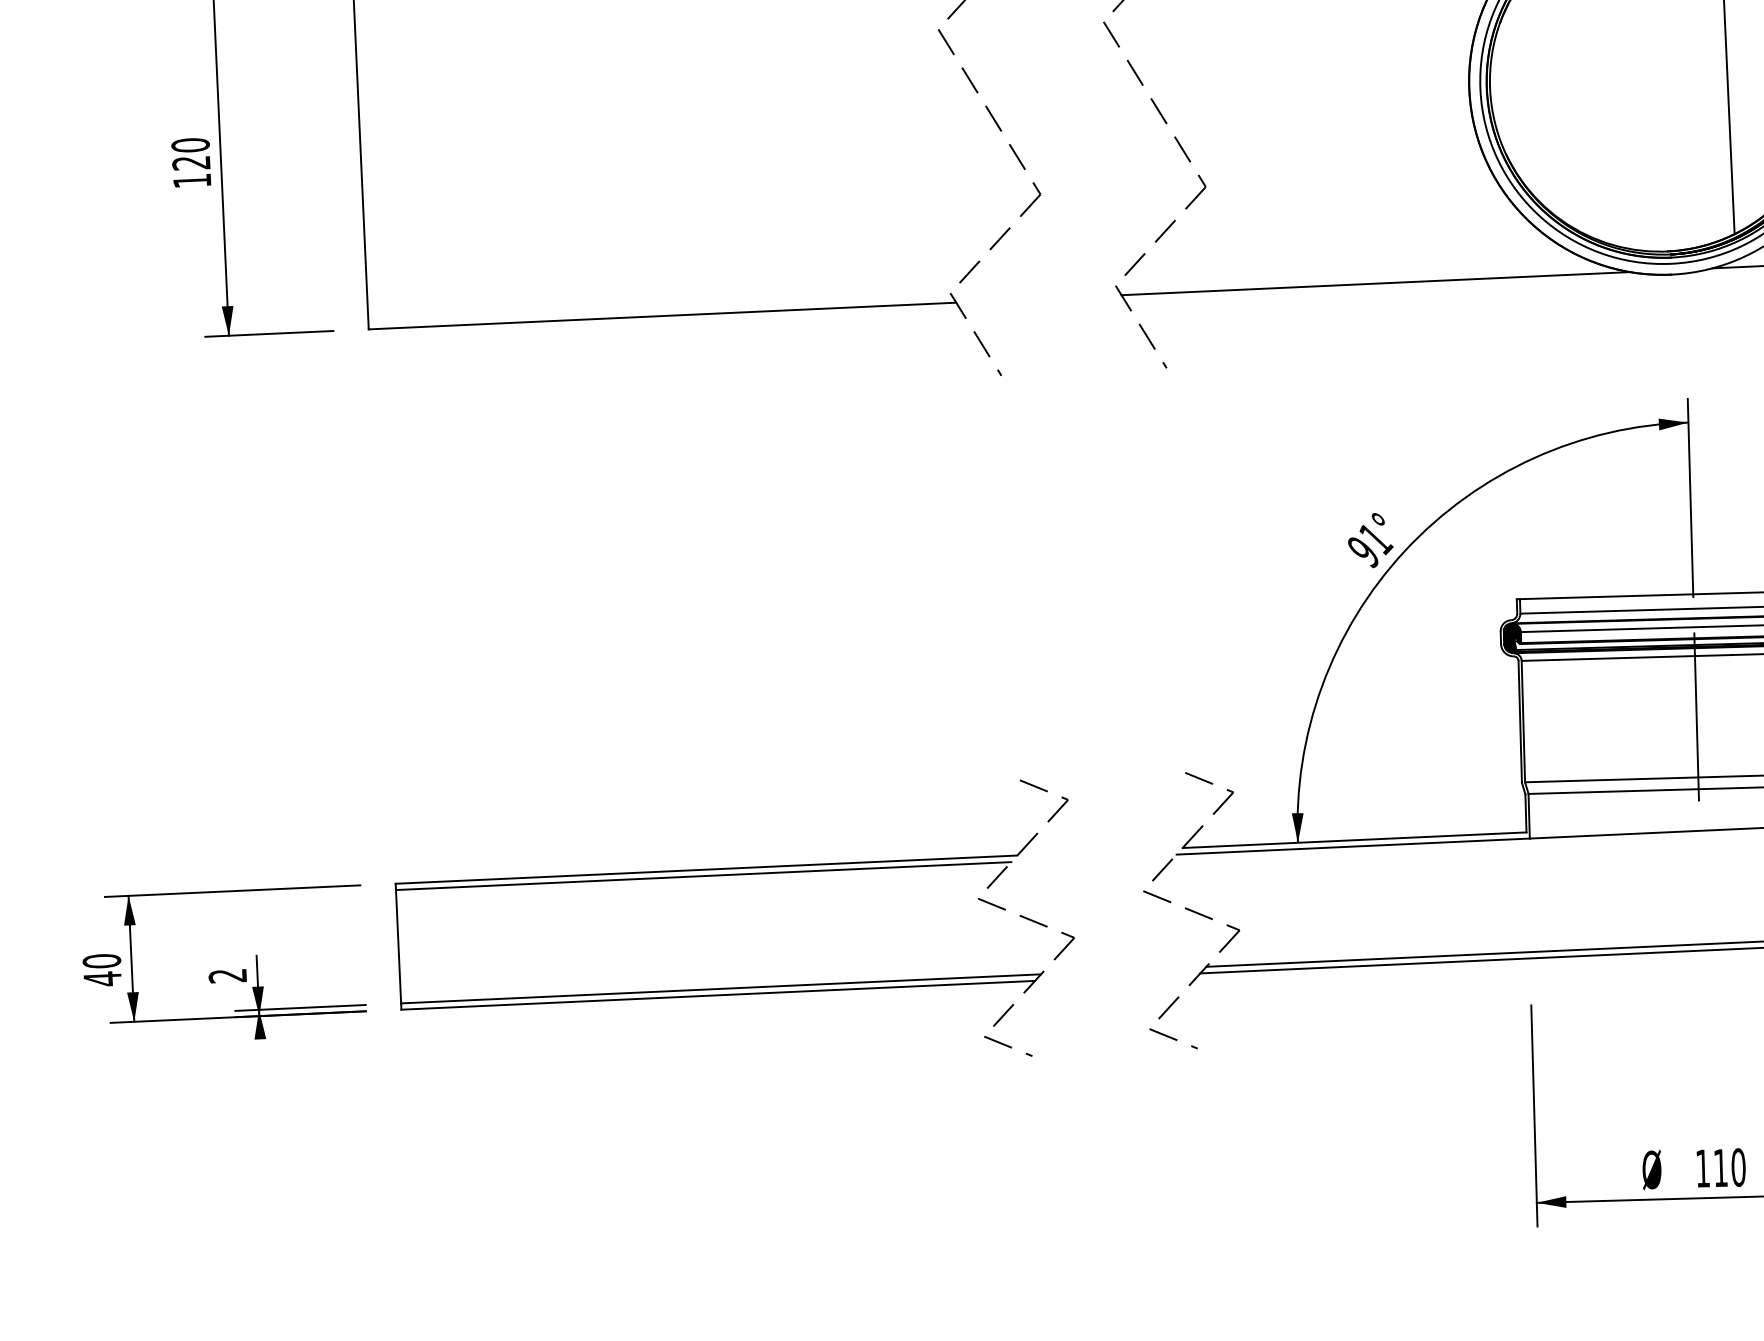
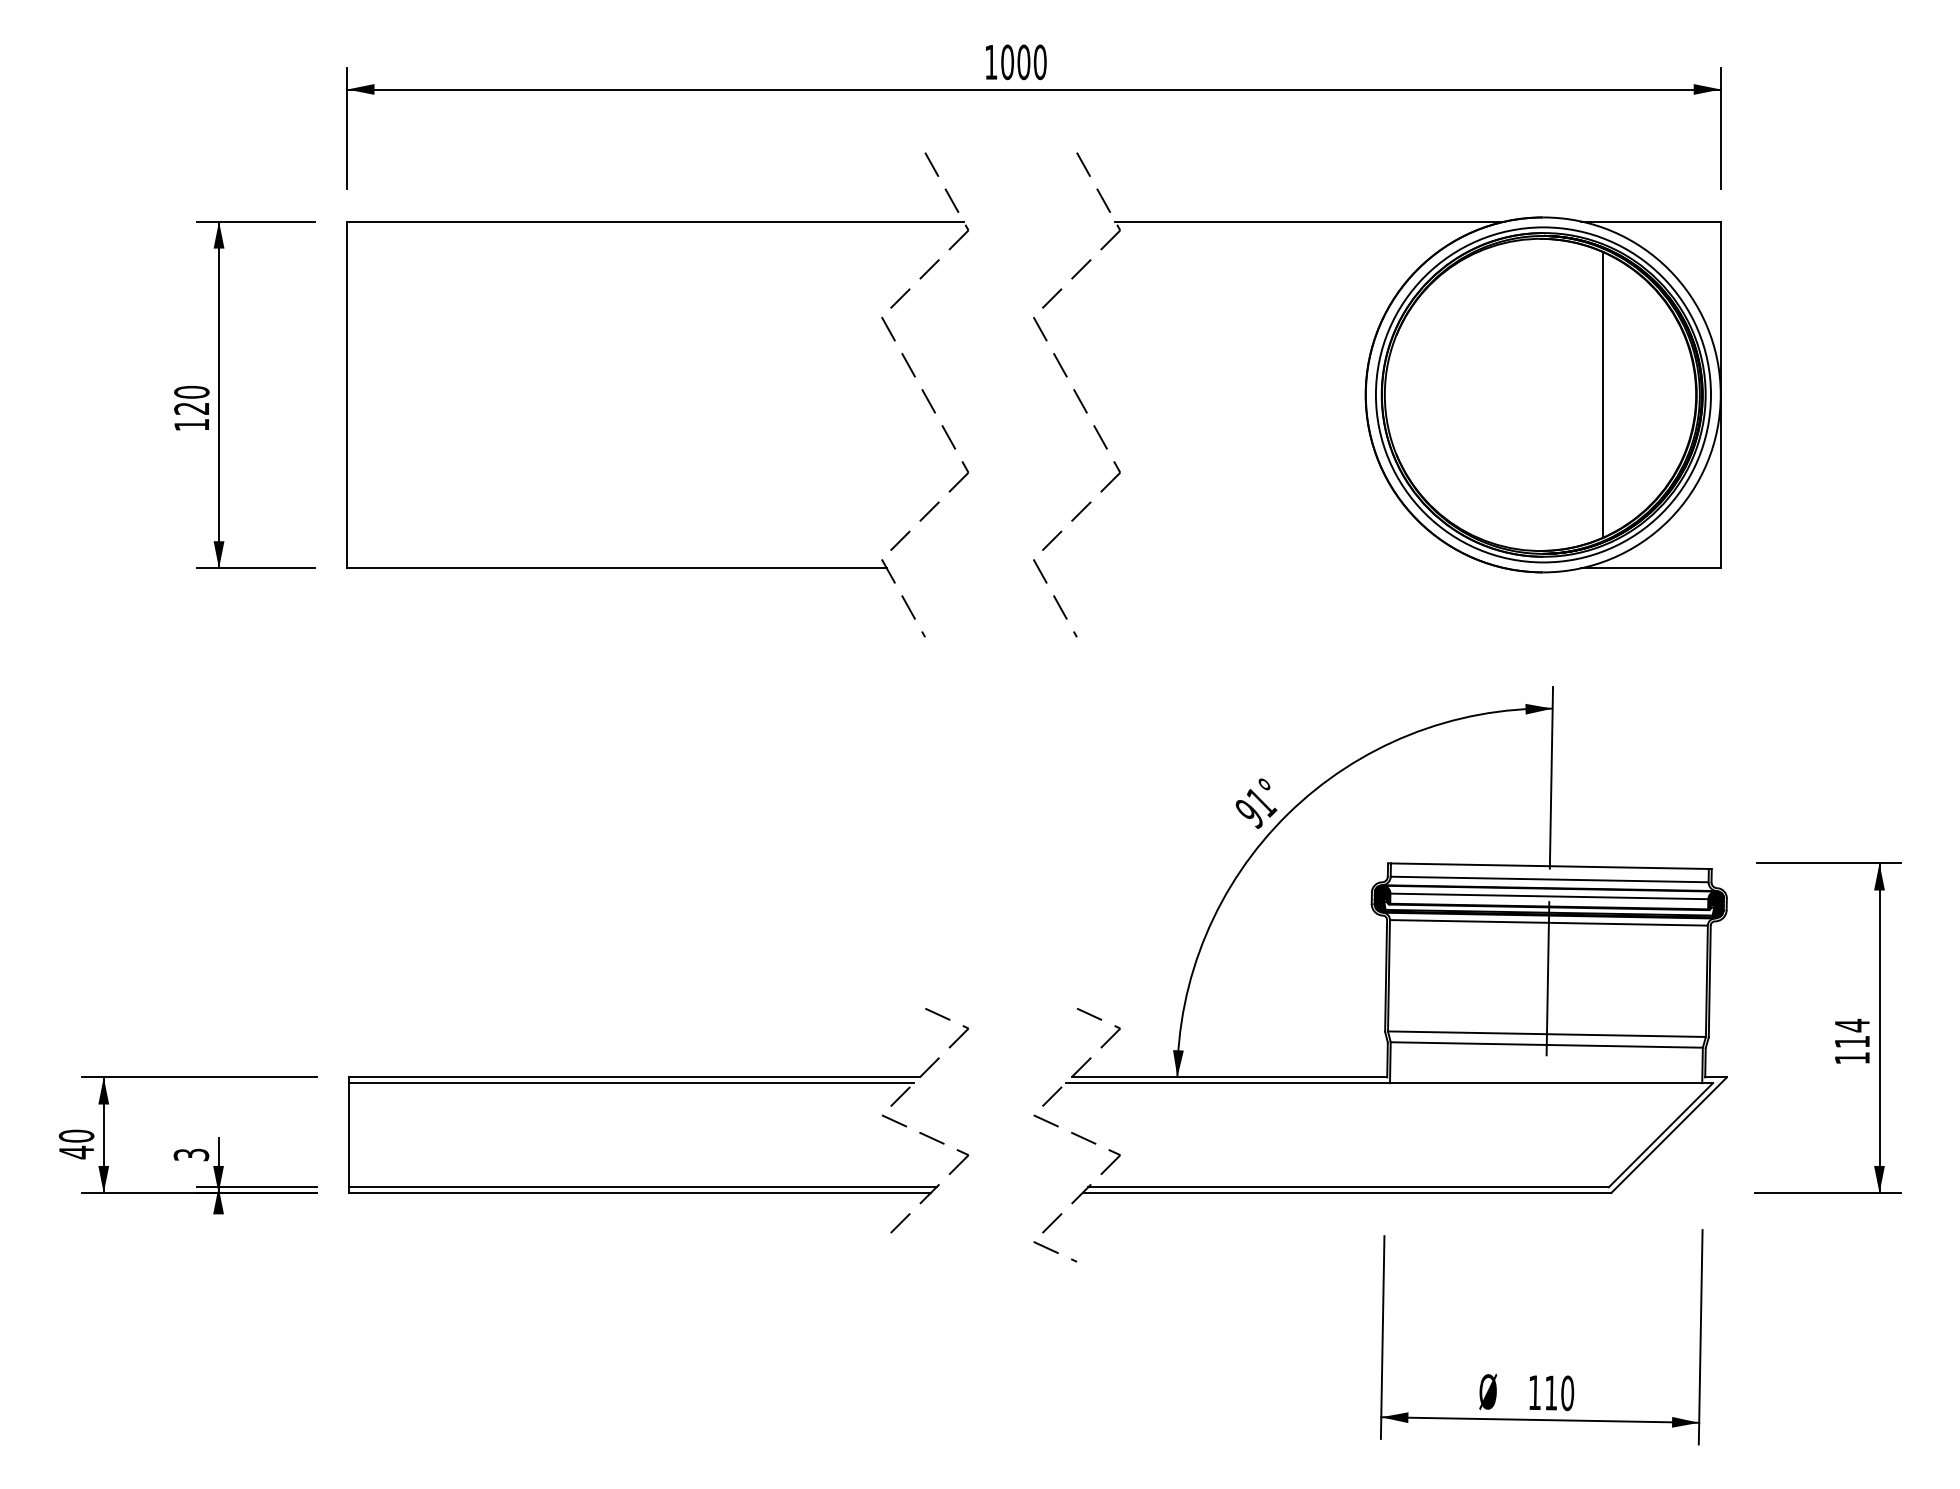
line: (1375, 283) -> (1271, 568), removed
text: (227, 975) -> (191, 1154), 2 -> 3
line: (1008, 1045) -> (903, 1251), removed

